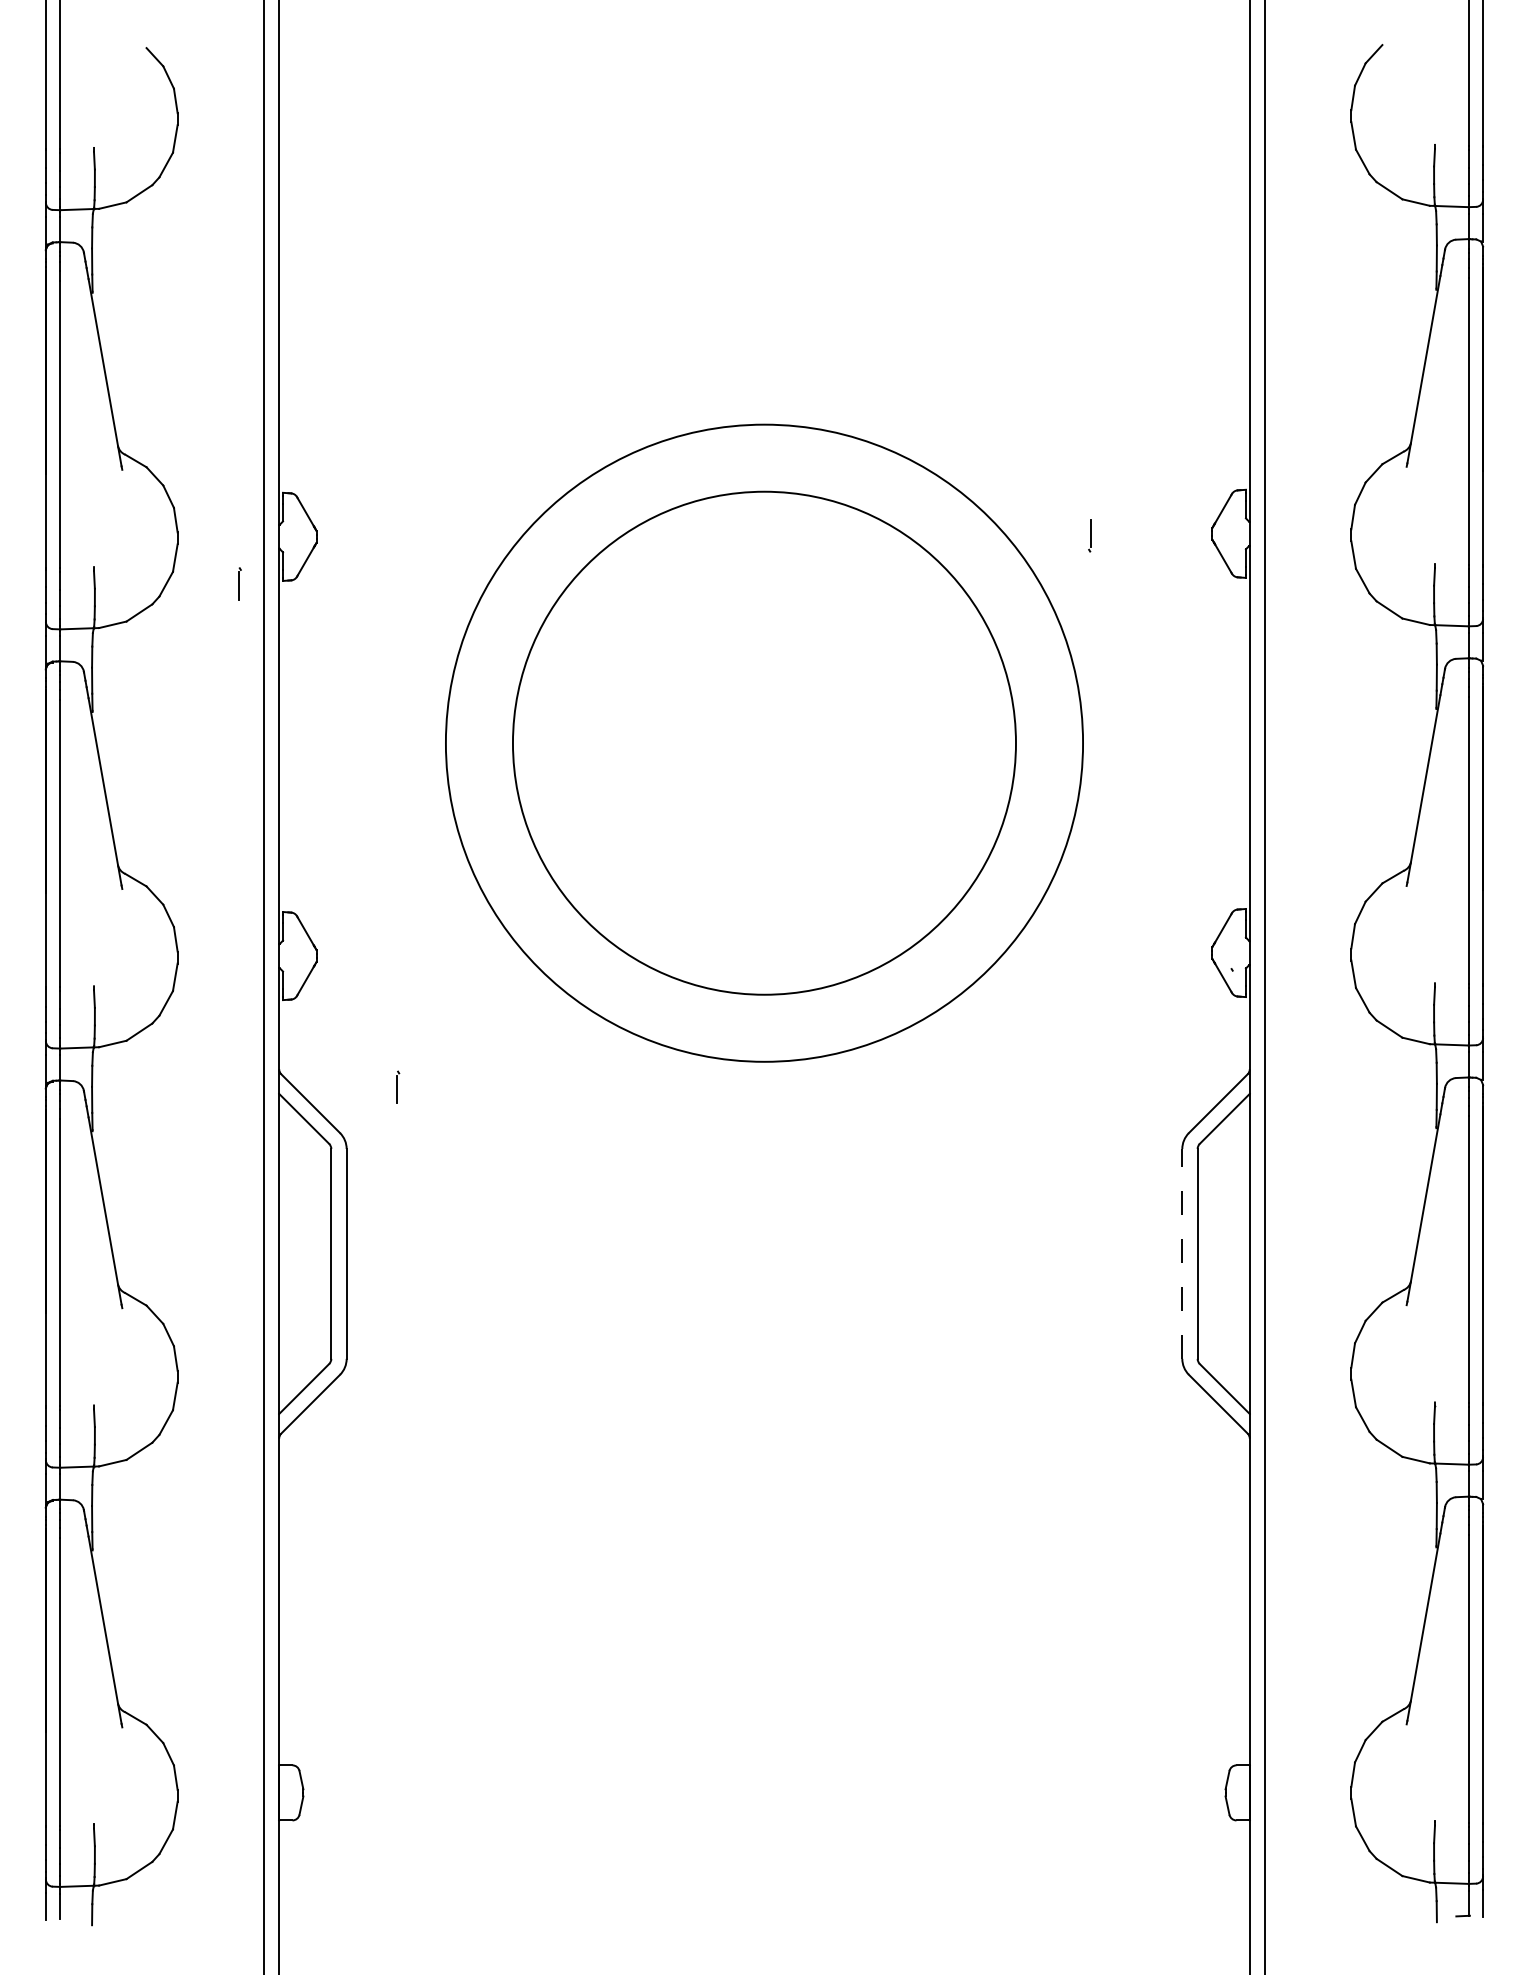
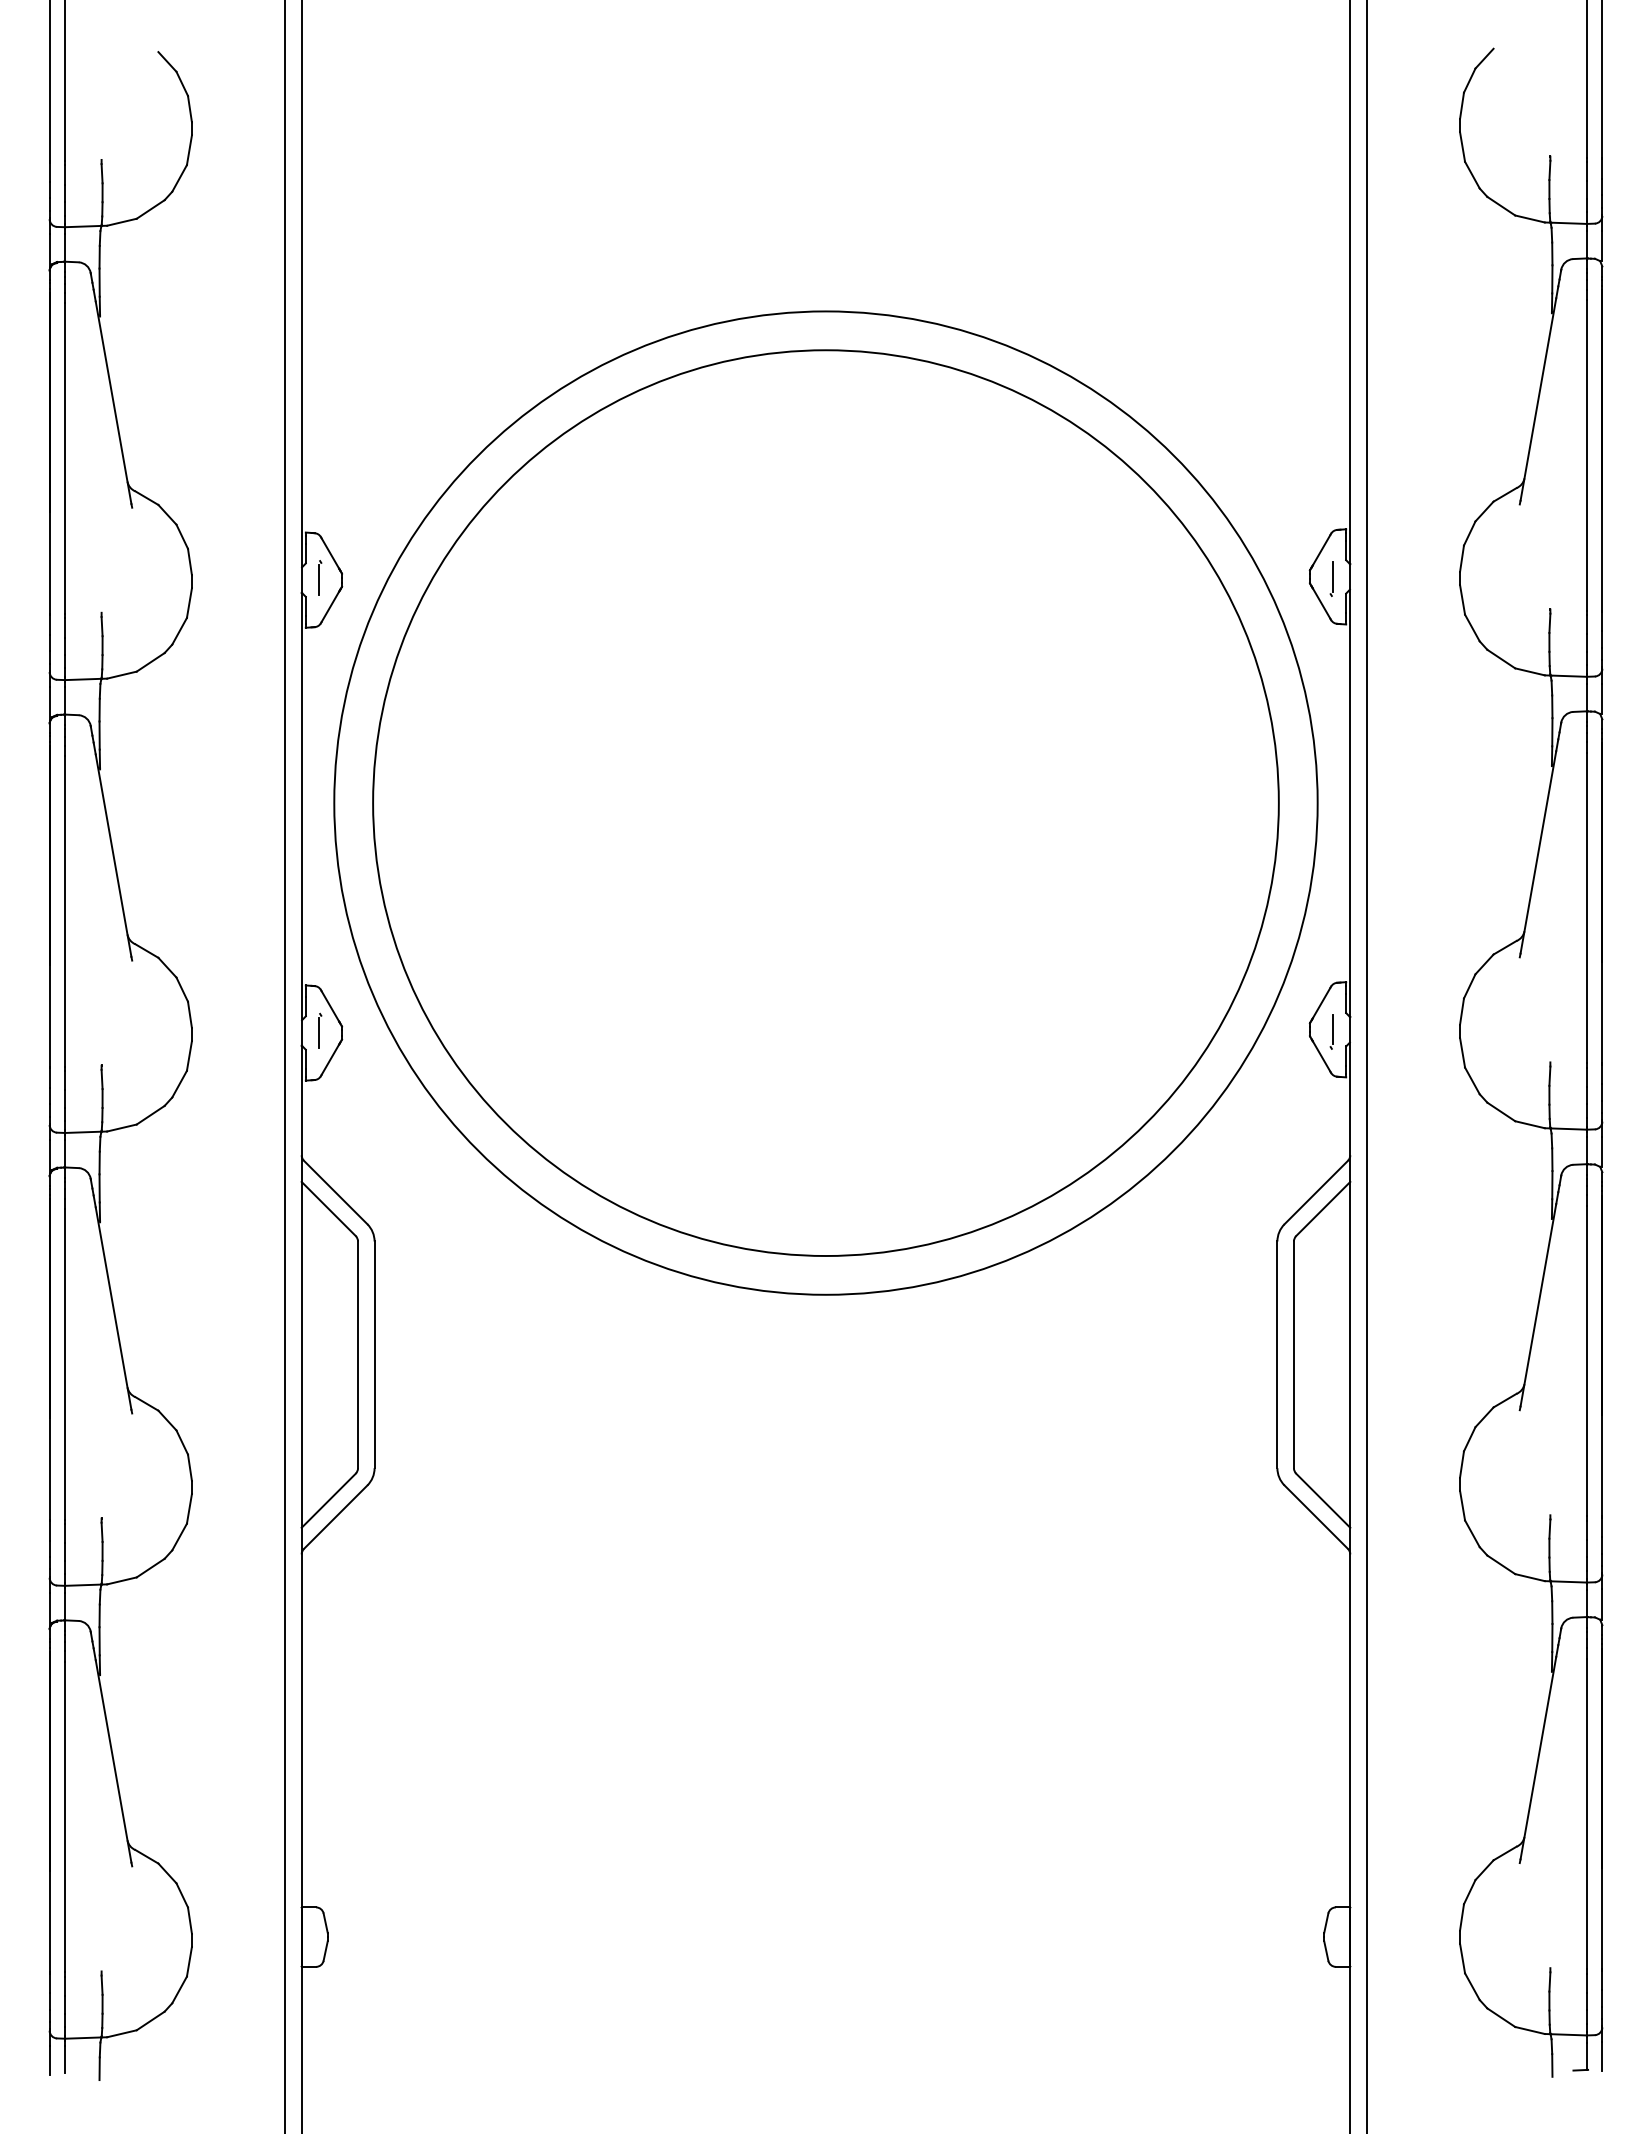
part: (1089, 535) -> (1331, 578), moved
part: (240, 583) -> (320, 577), moved
circle: (764, 742) -> (825, 802), size x1.43
circle: (764, 743) -> (825, 803), size x1.67
line: (1234, 952) -> (1333, 1029), added
part: (398, 1087) -> (320, 1030), moved
line: (1182, 1253) -> (1277, 1354), dashed -> solid

